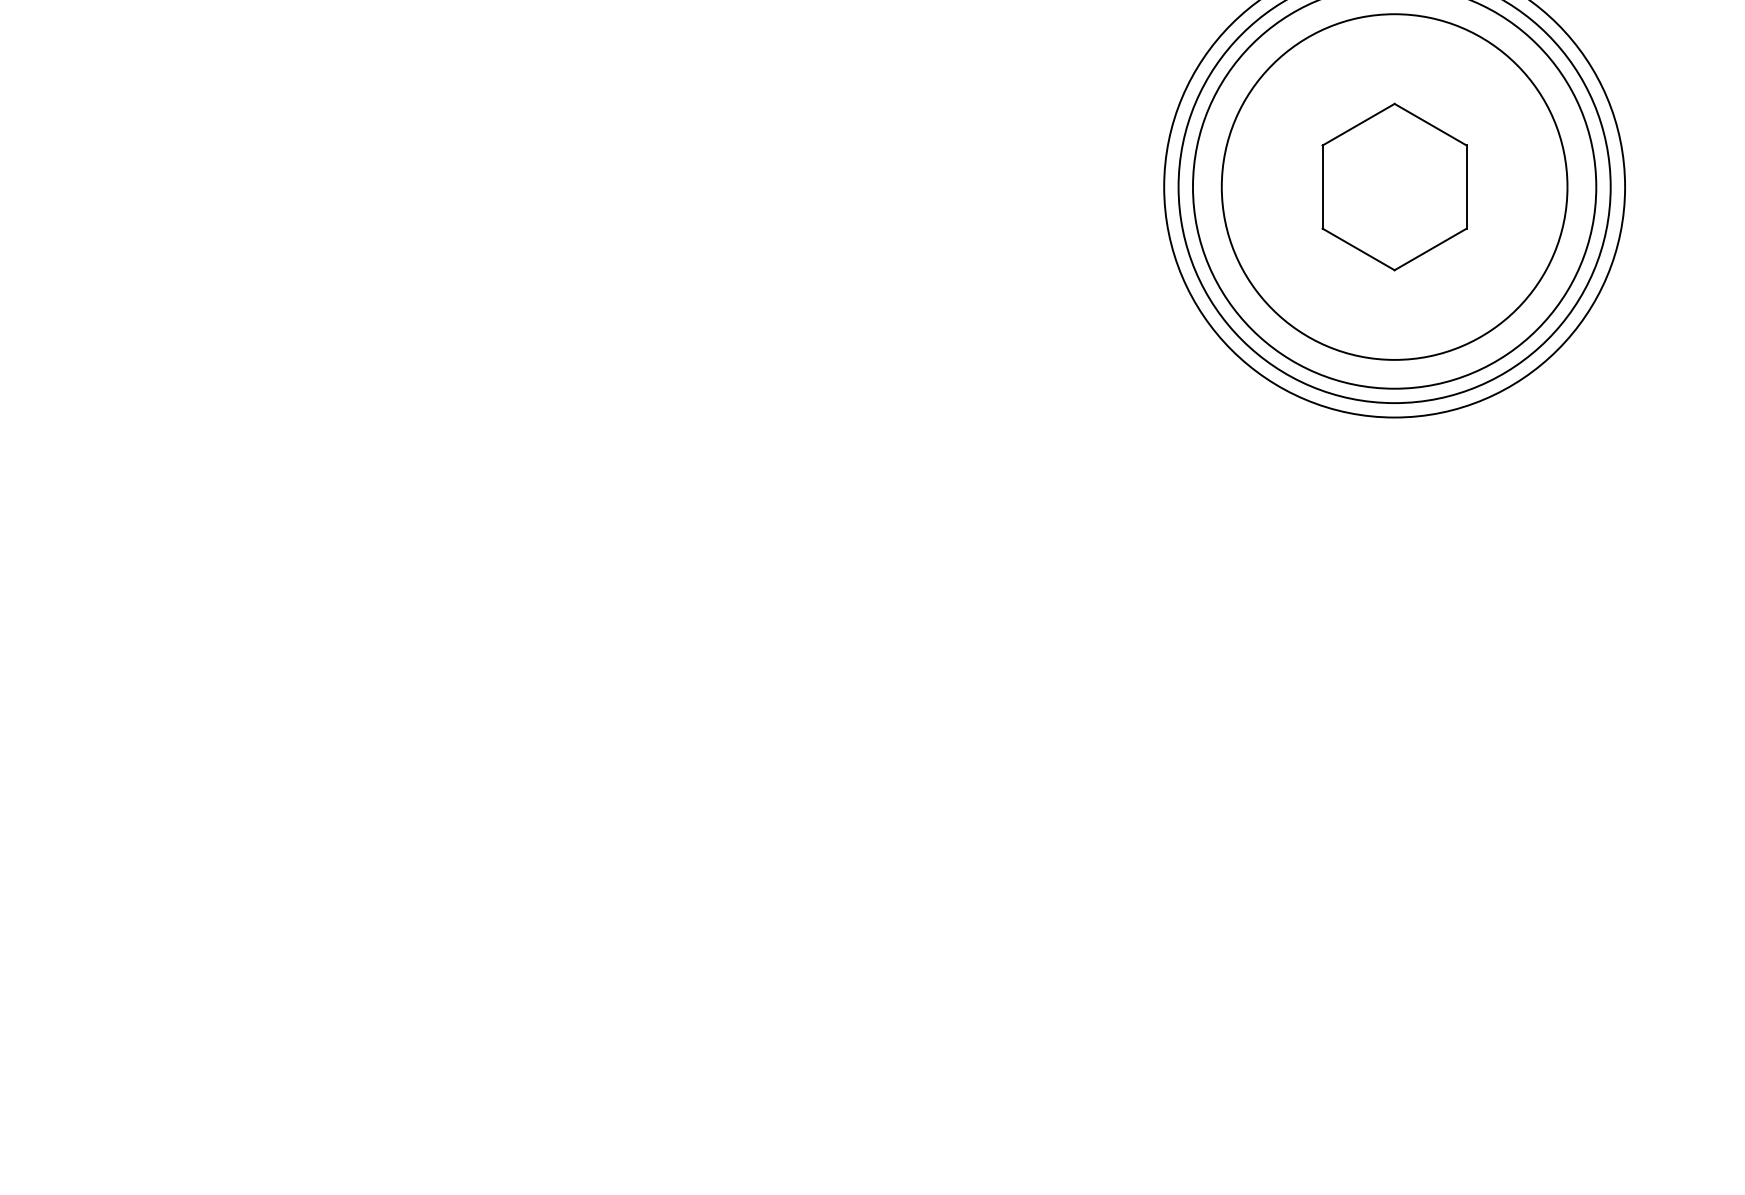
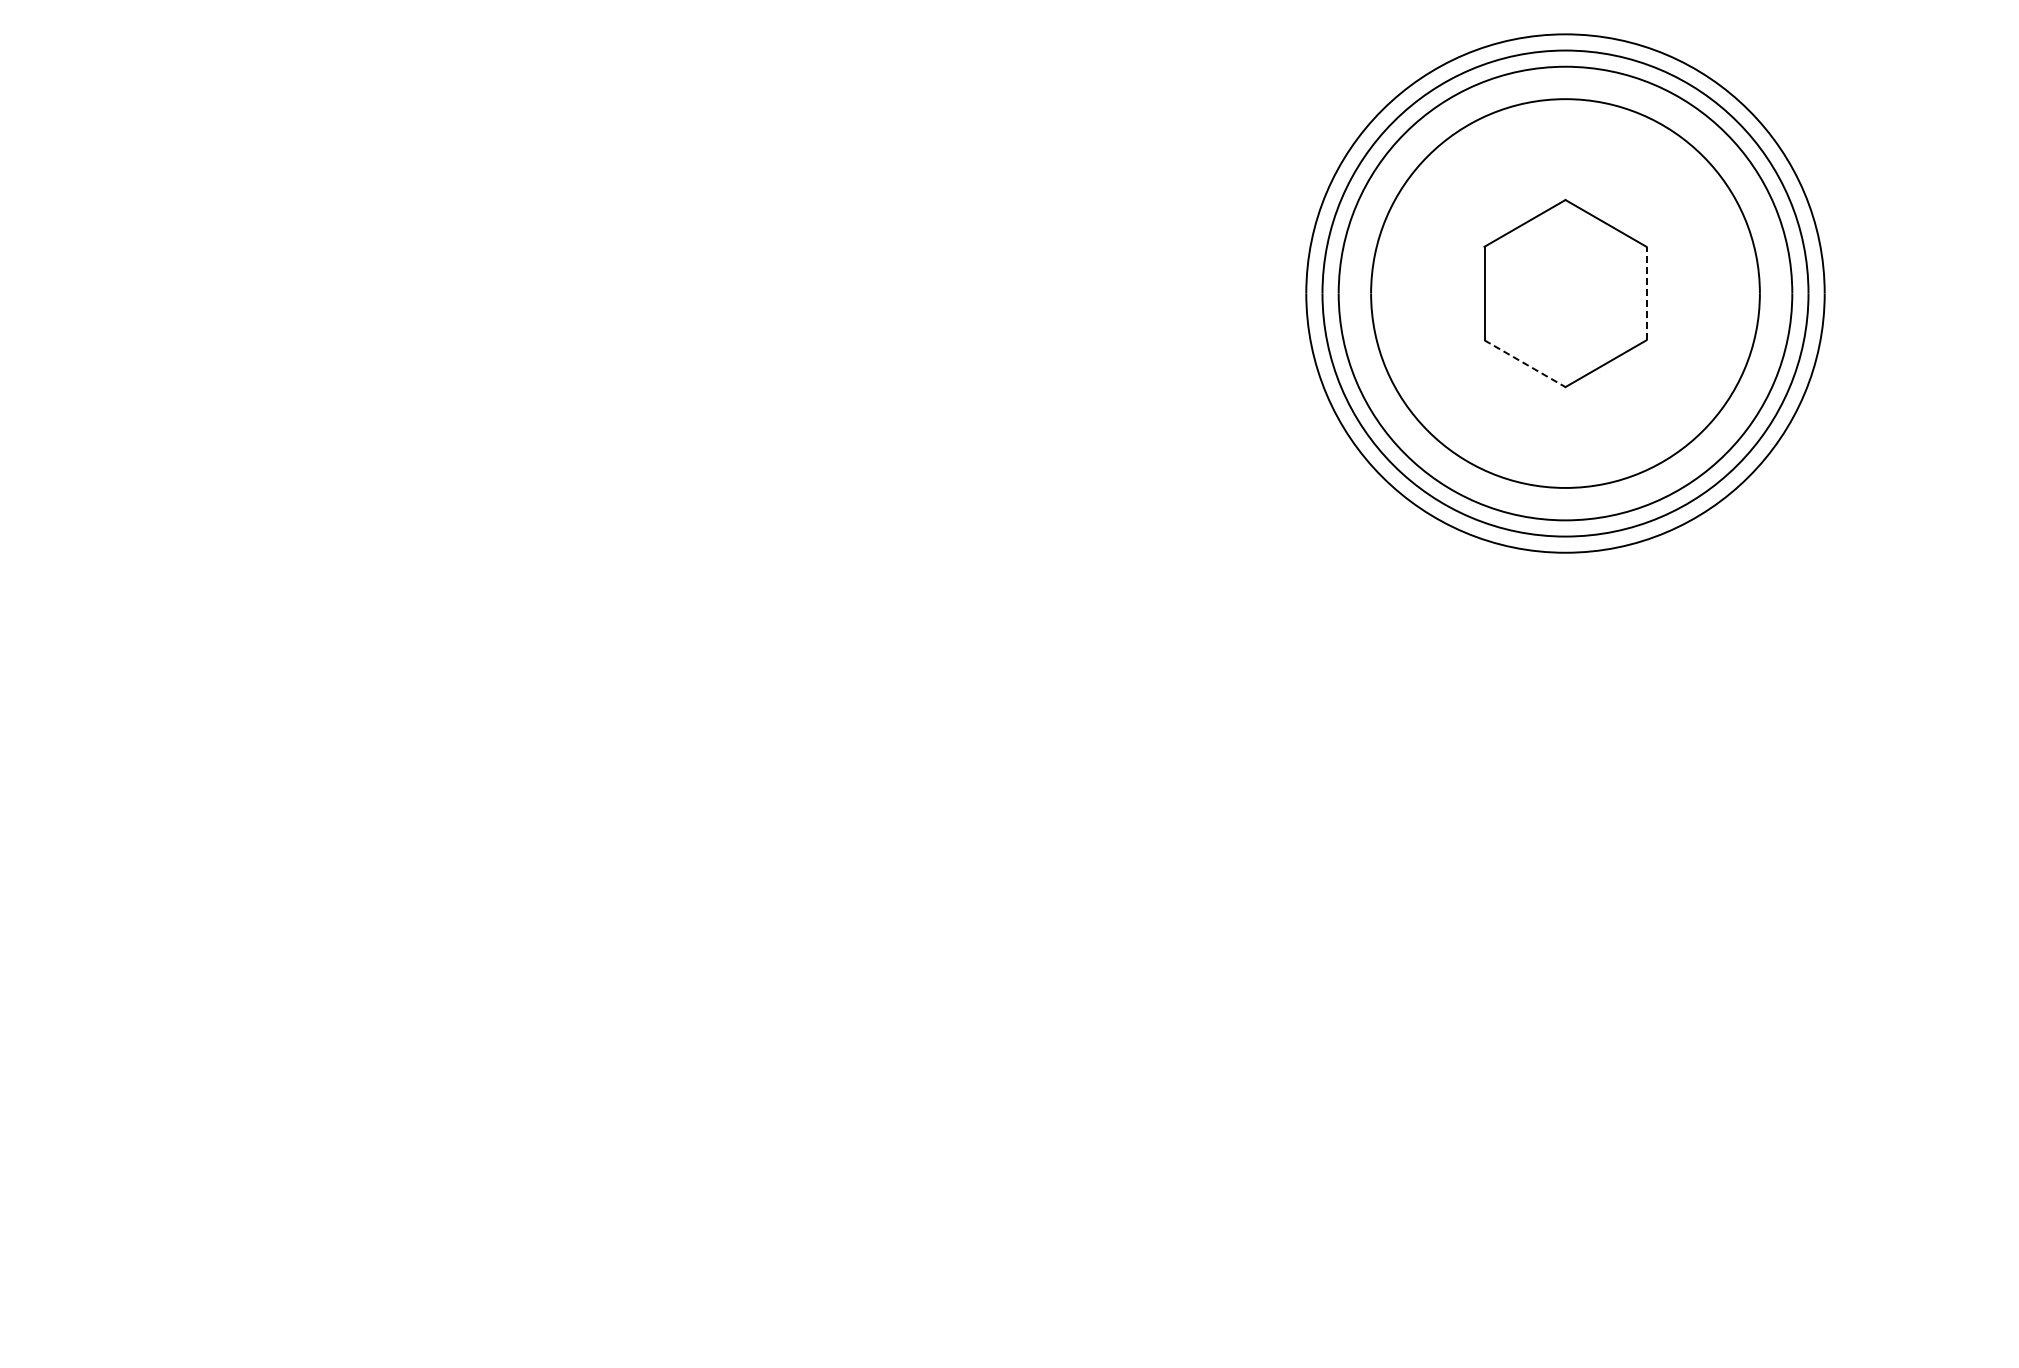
line: (1466, 187) -> (1646, 293), solid -> dashed
line: (1359, 249) -> (1525, 363), solid -> dashed

